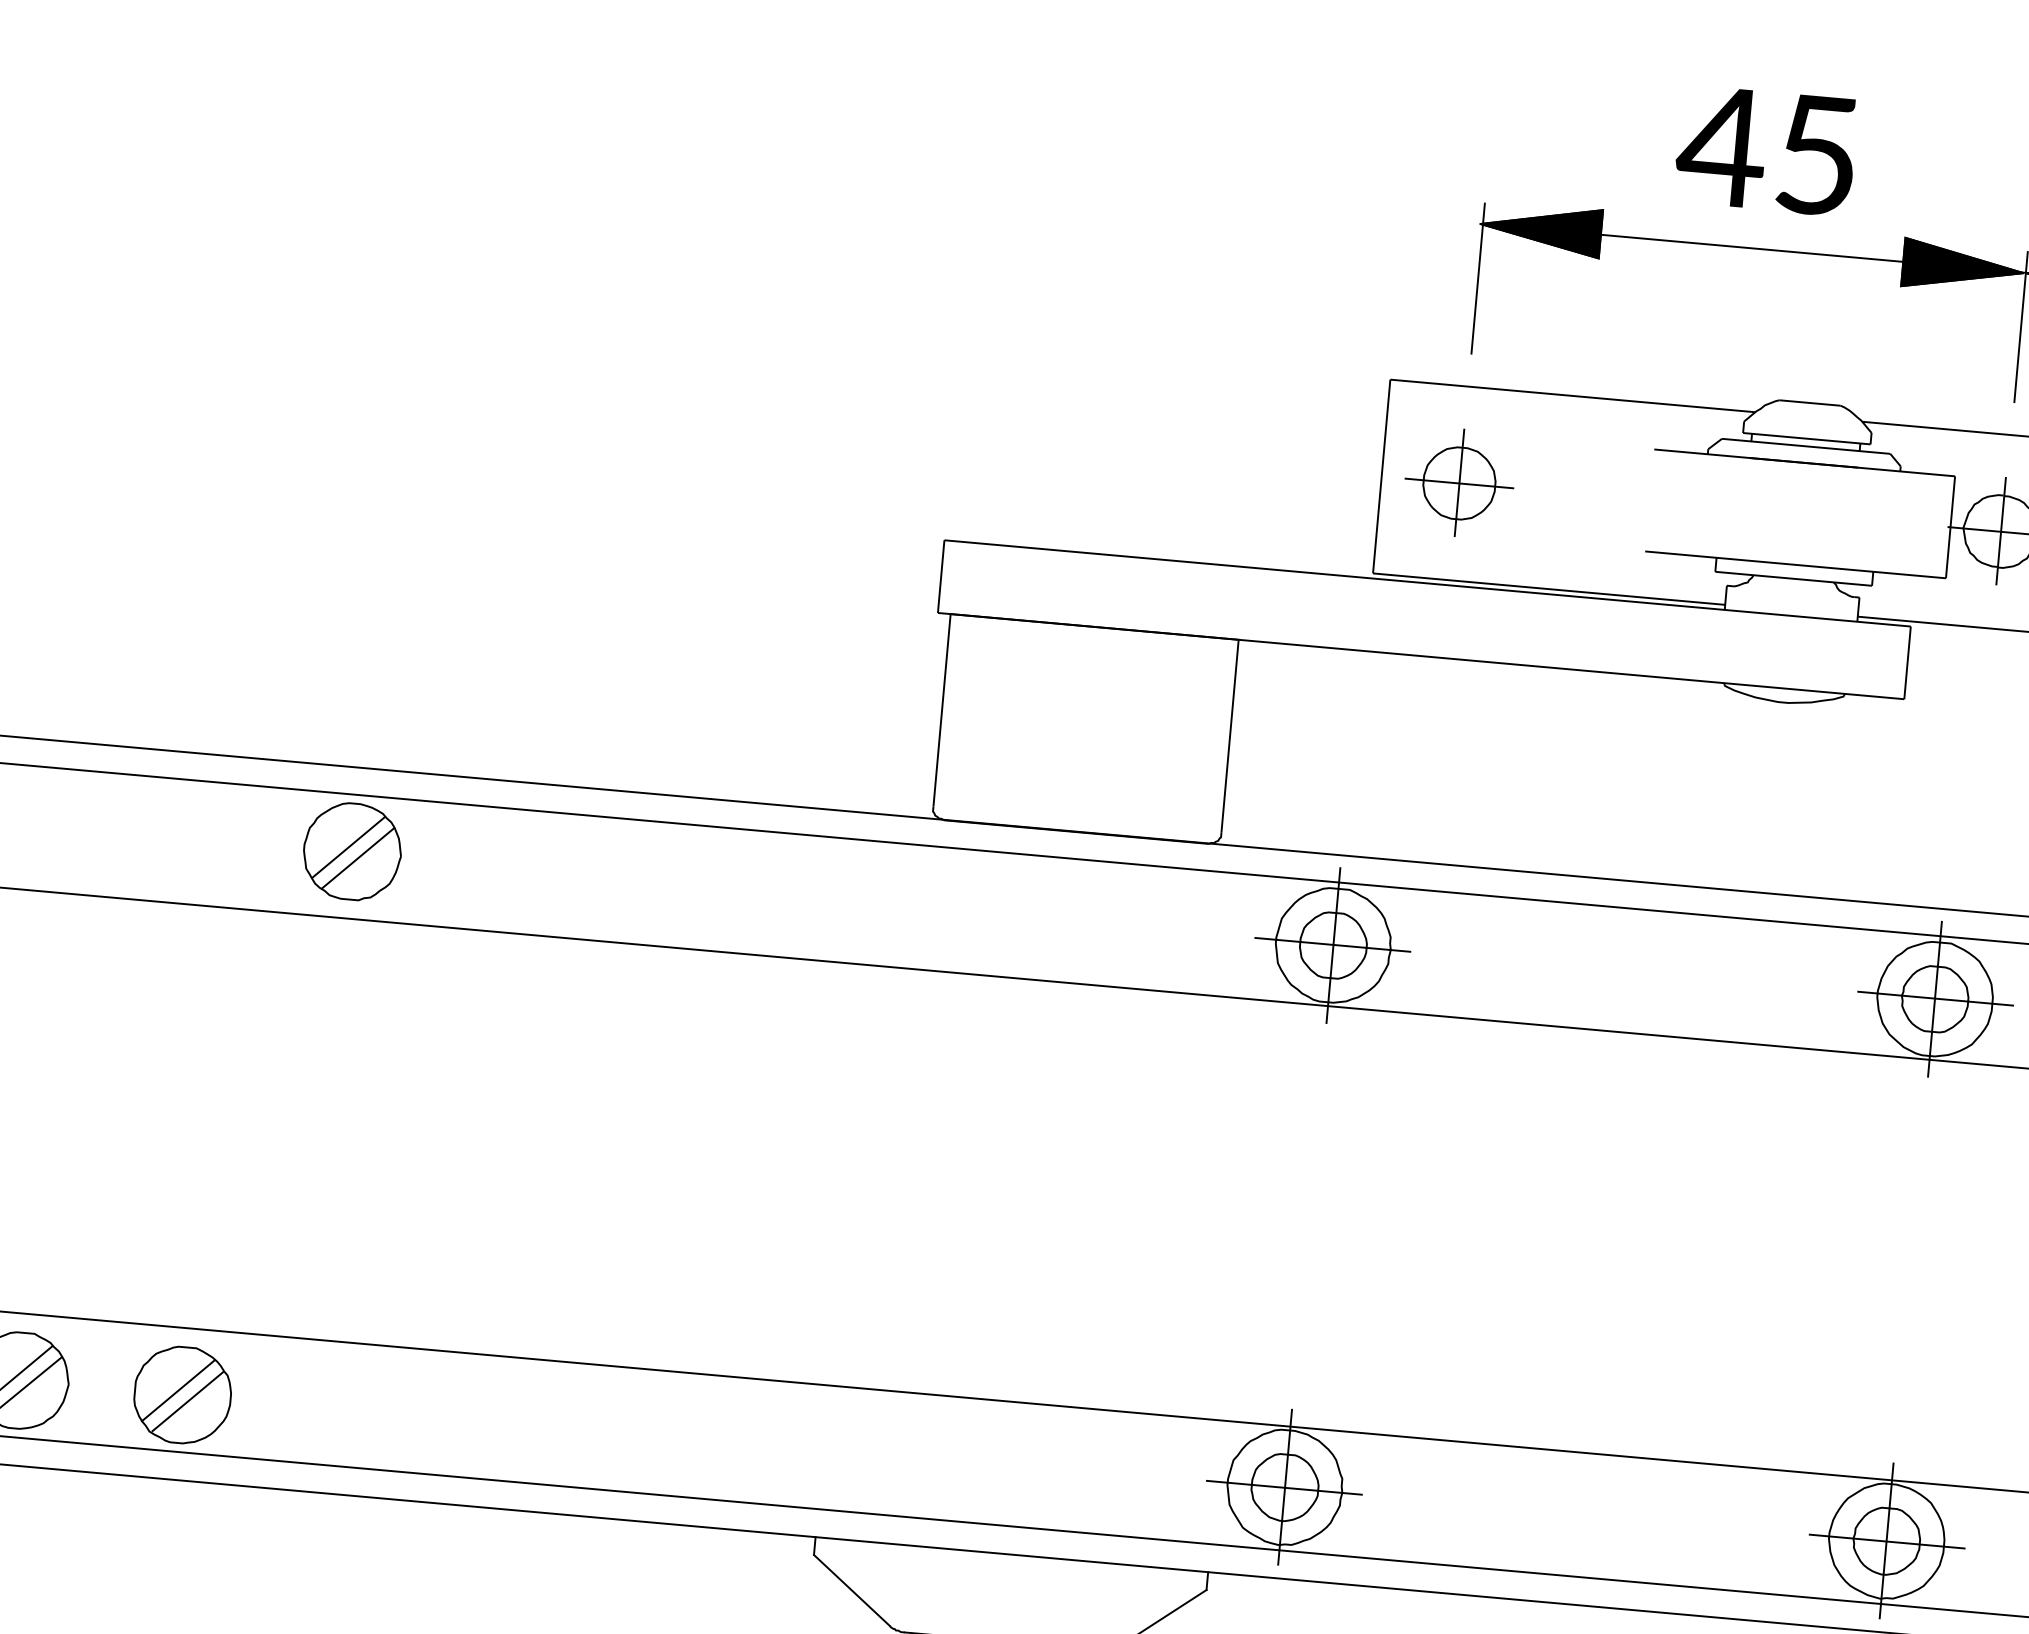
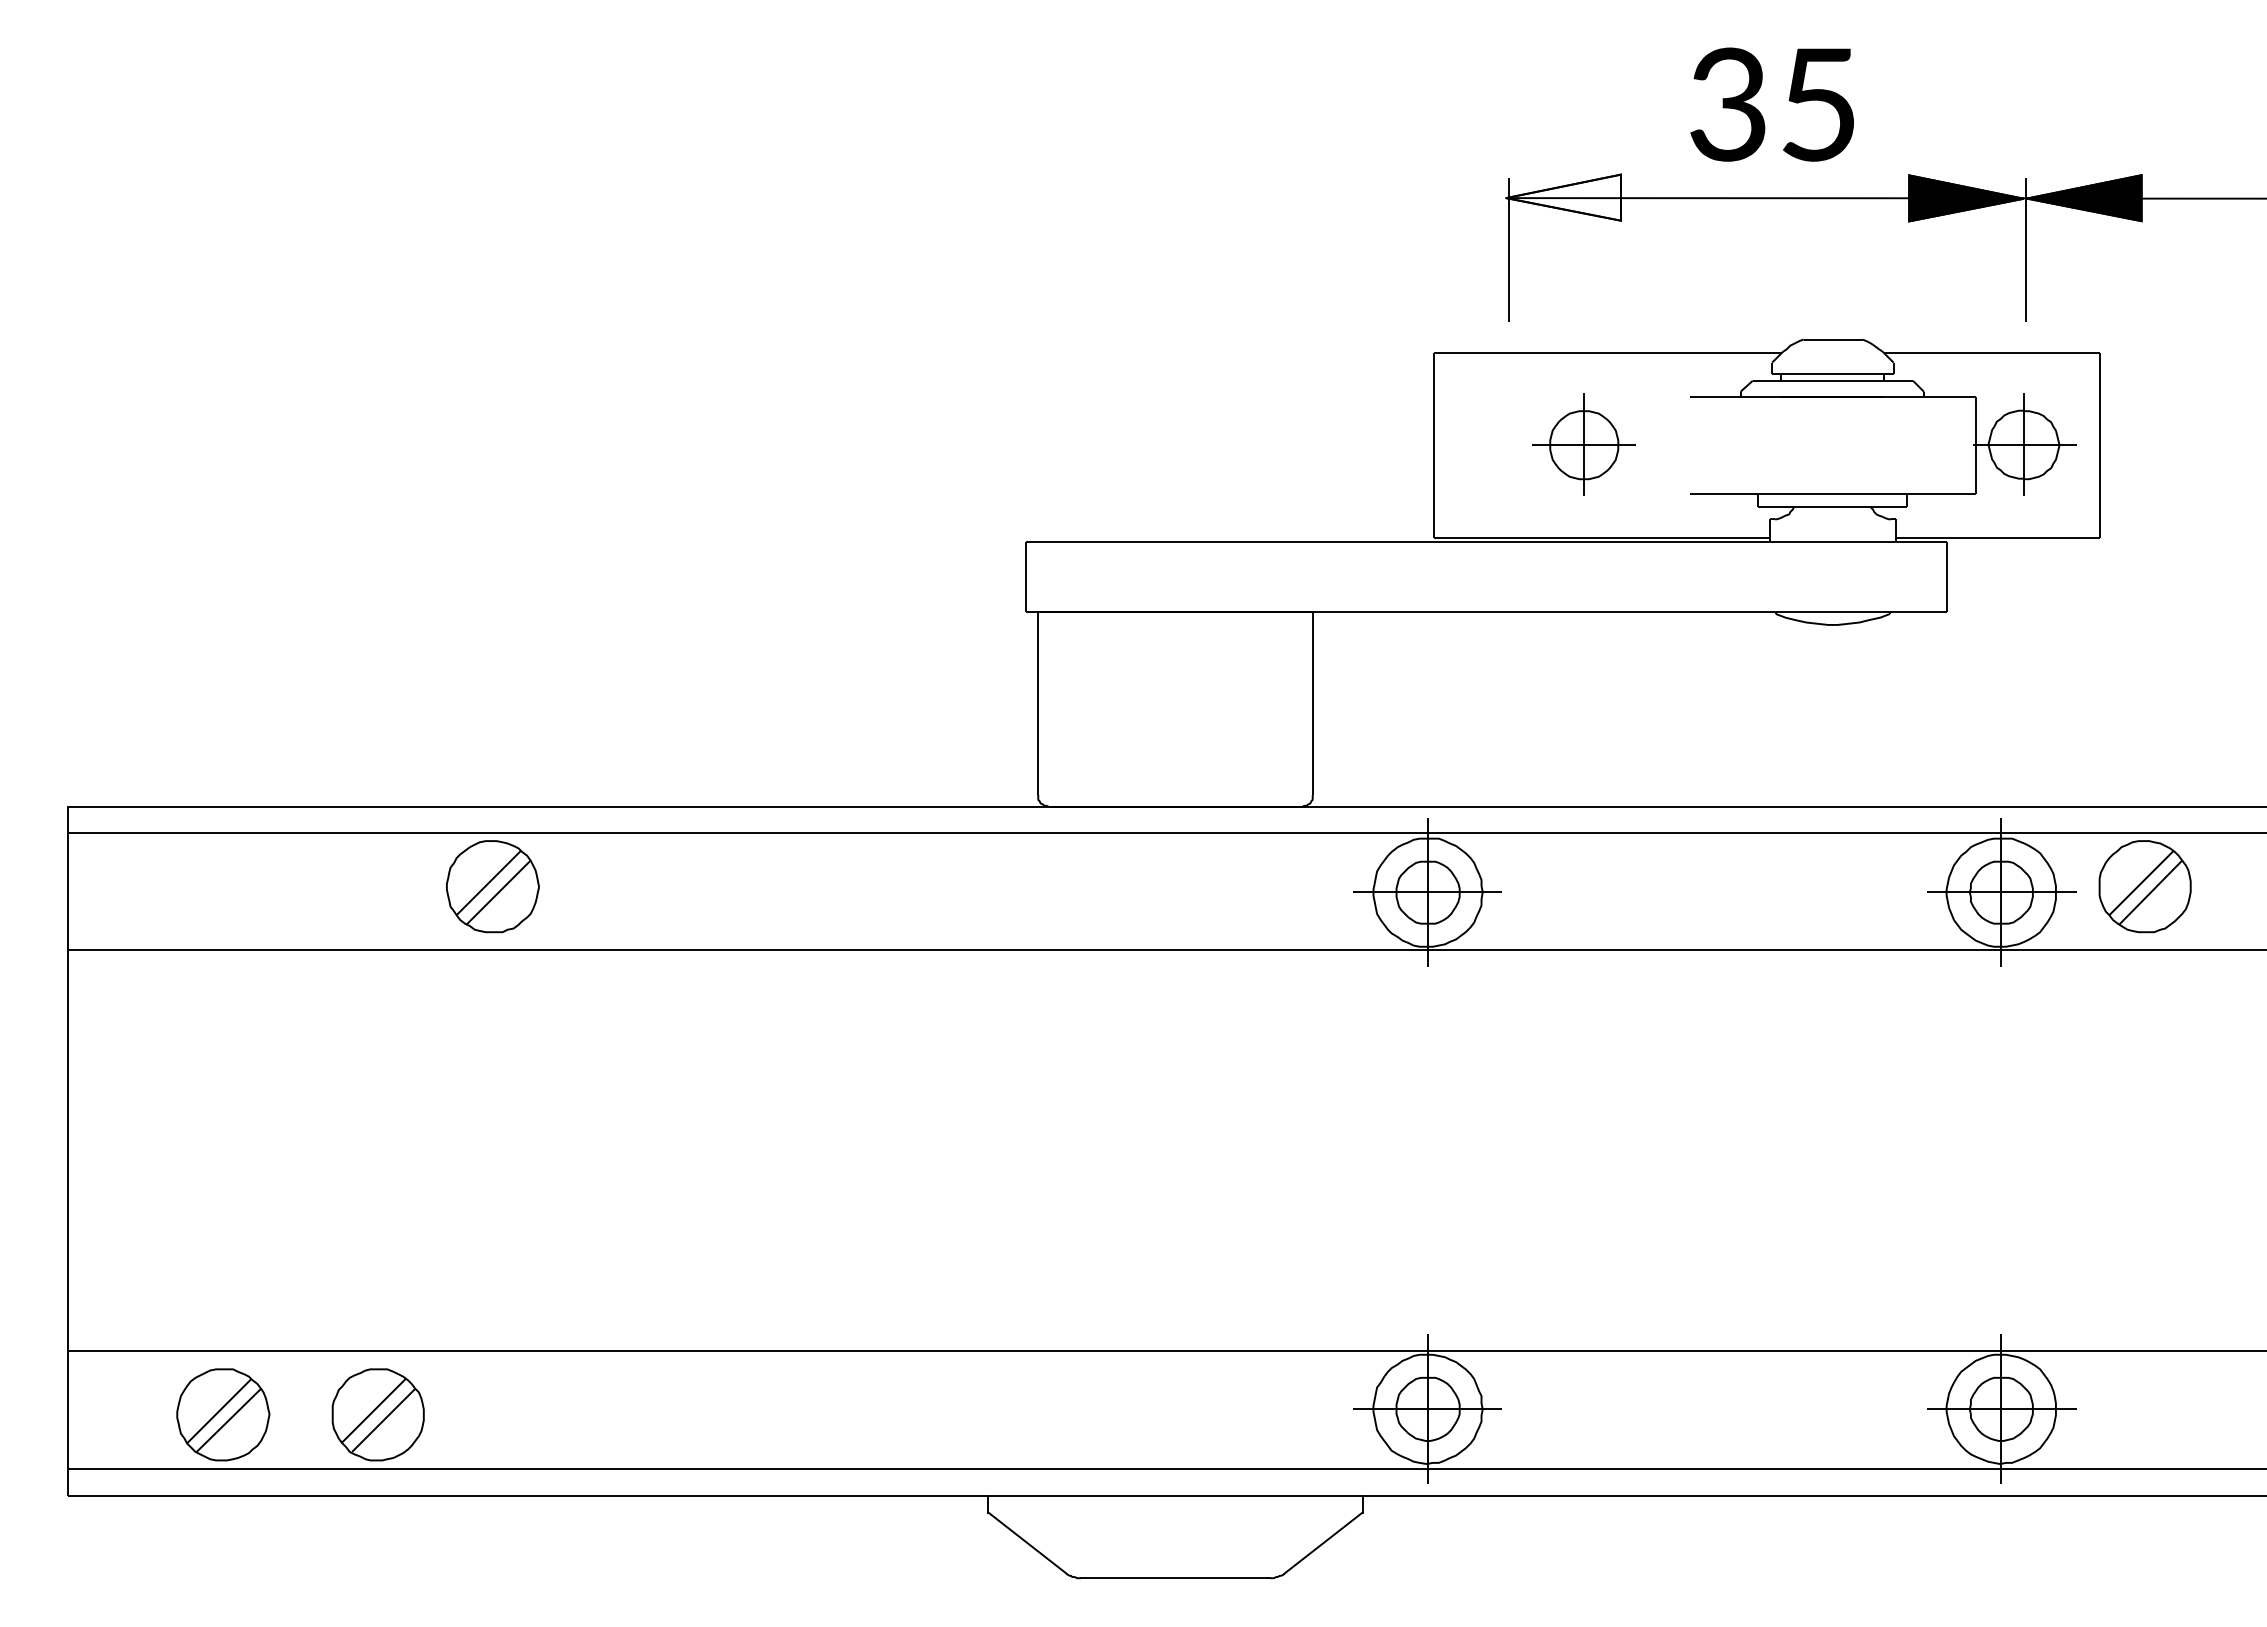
text: (1721, 146) -> (1727, 104), 45 -> 35
fill: (1540, 228) -> (1563, 197), removed
part: (1458, 482) -> (1583, 444), moved

